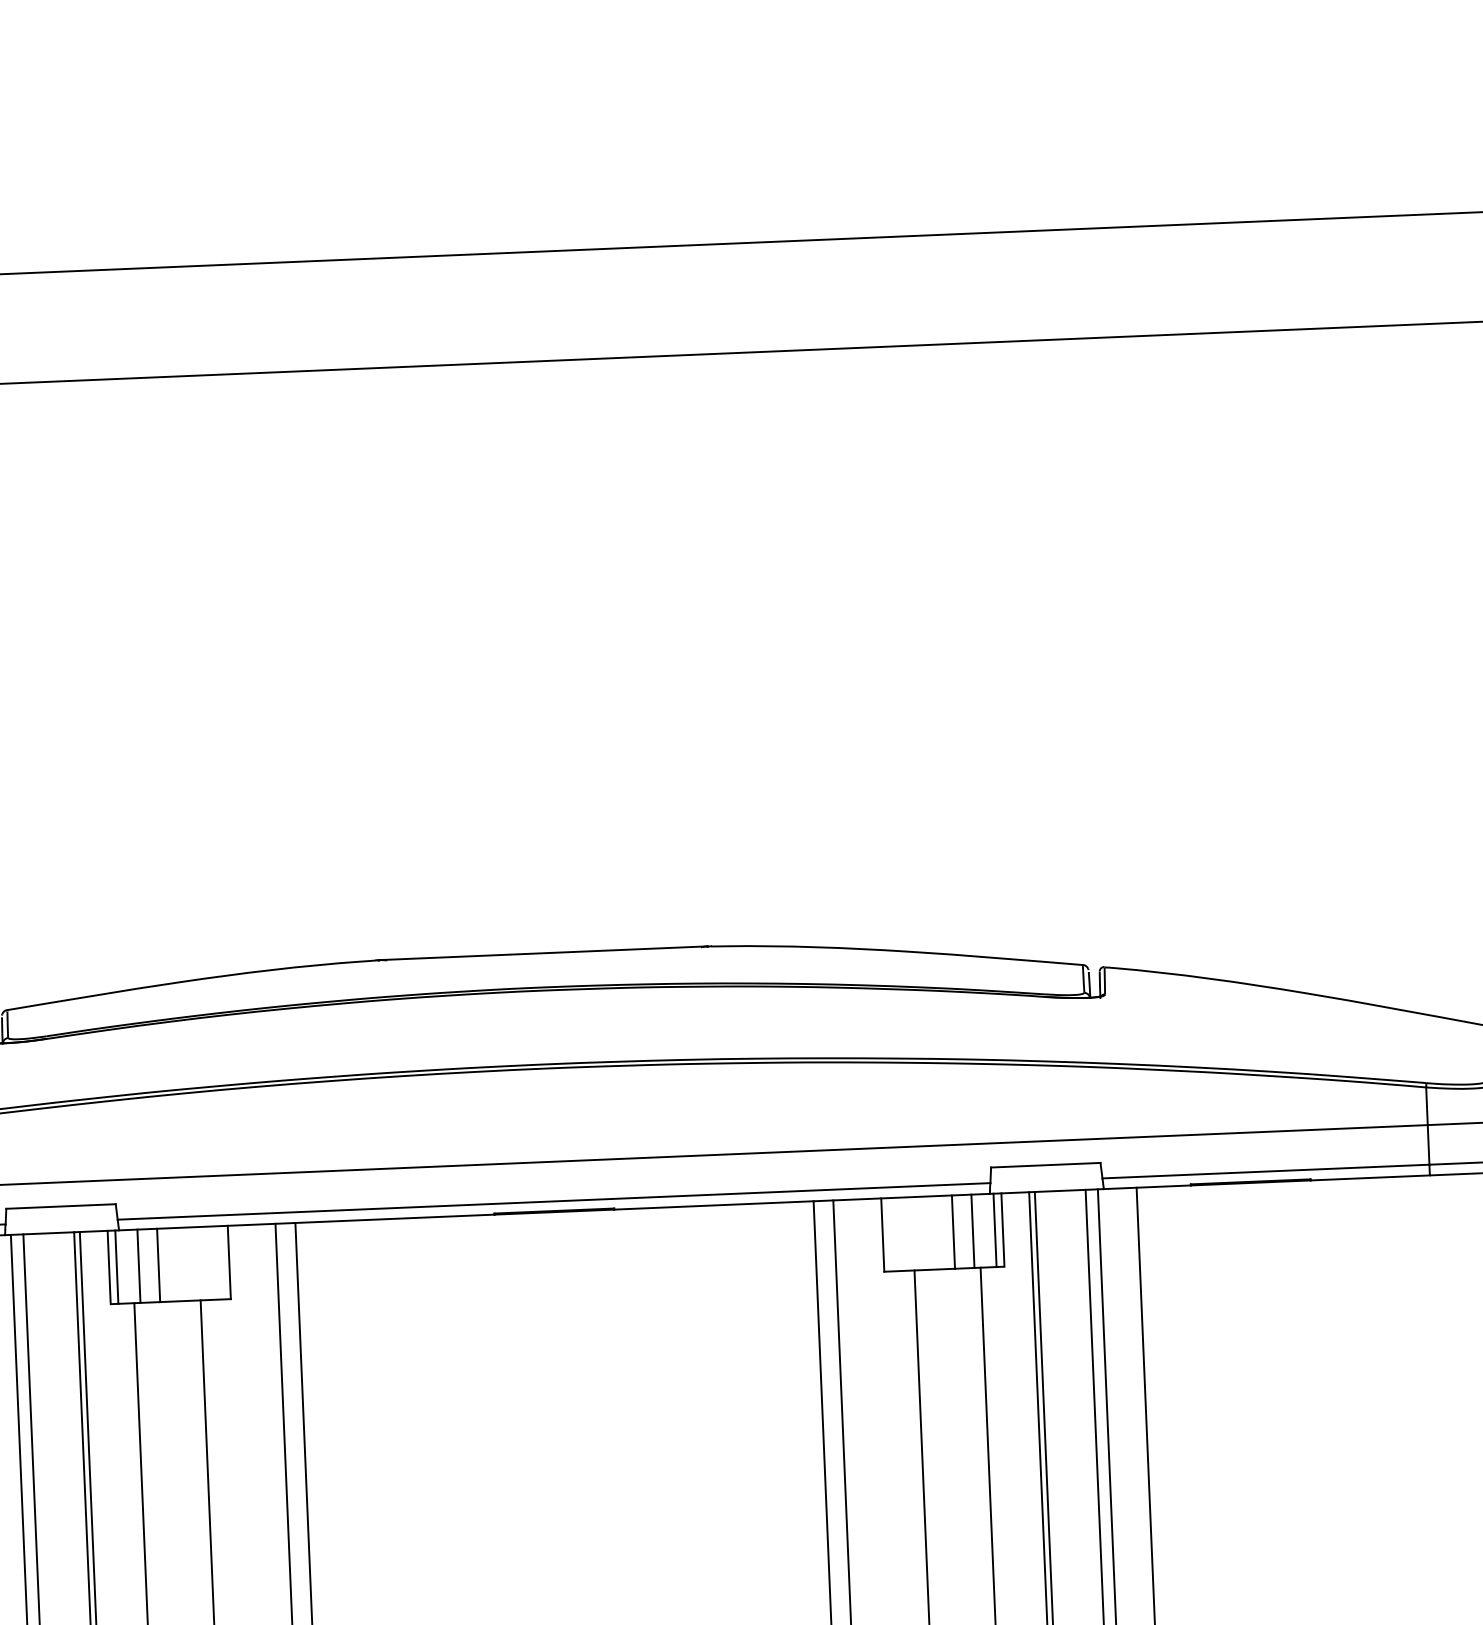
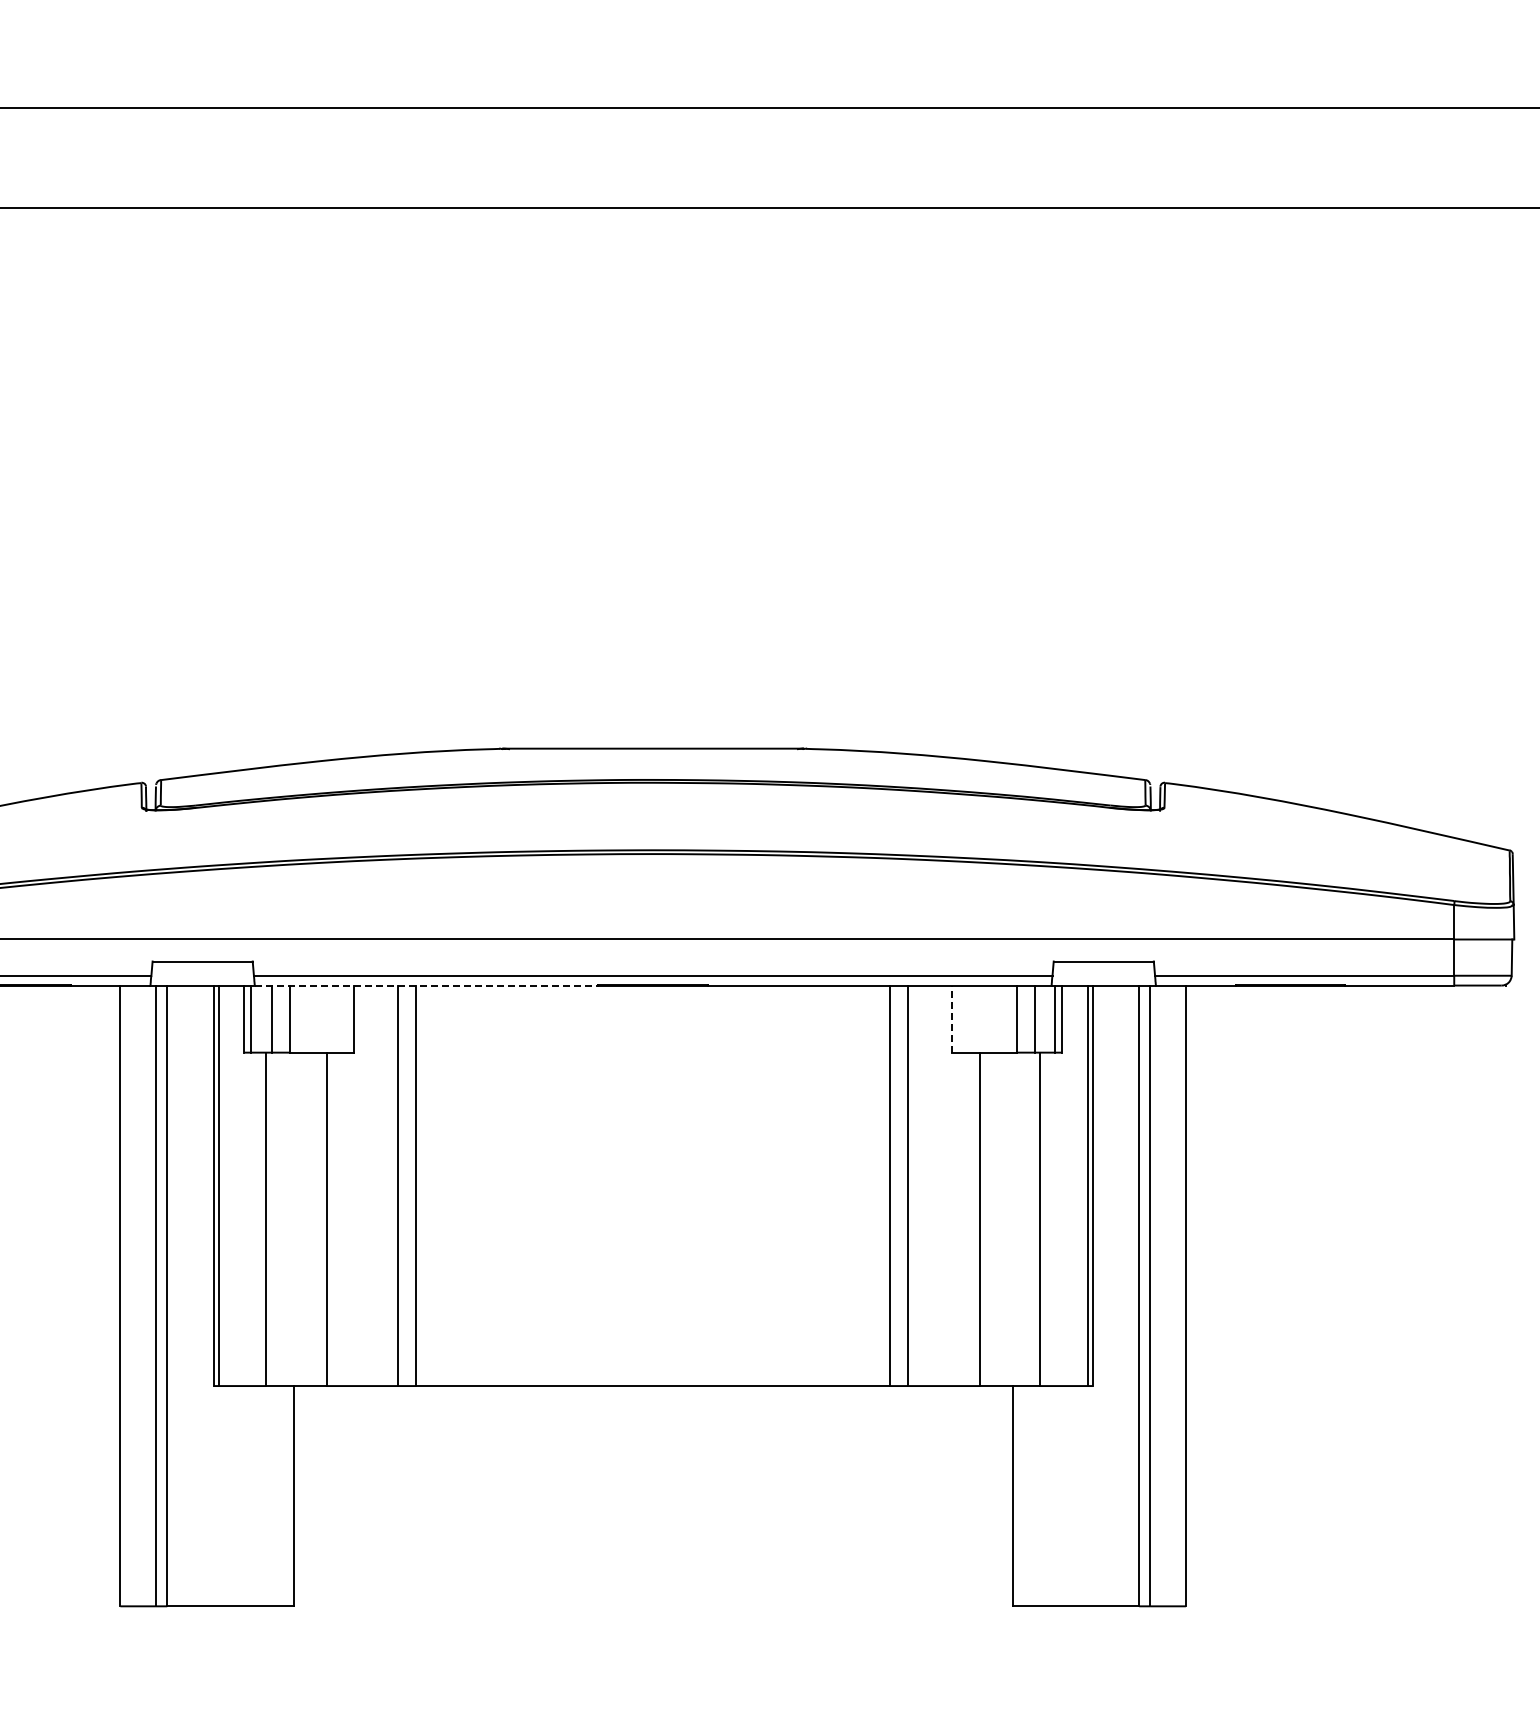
line: (306, 1222) -> (426, 985), solid -> dashed
line: (883, 1235) -> (952, 1019), solid -> dashed

